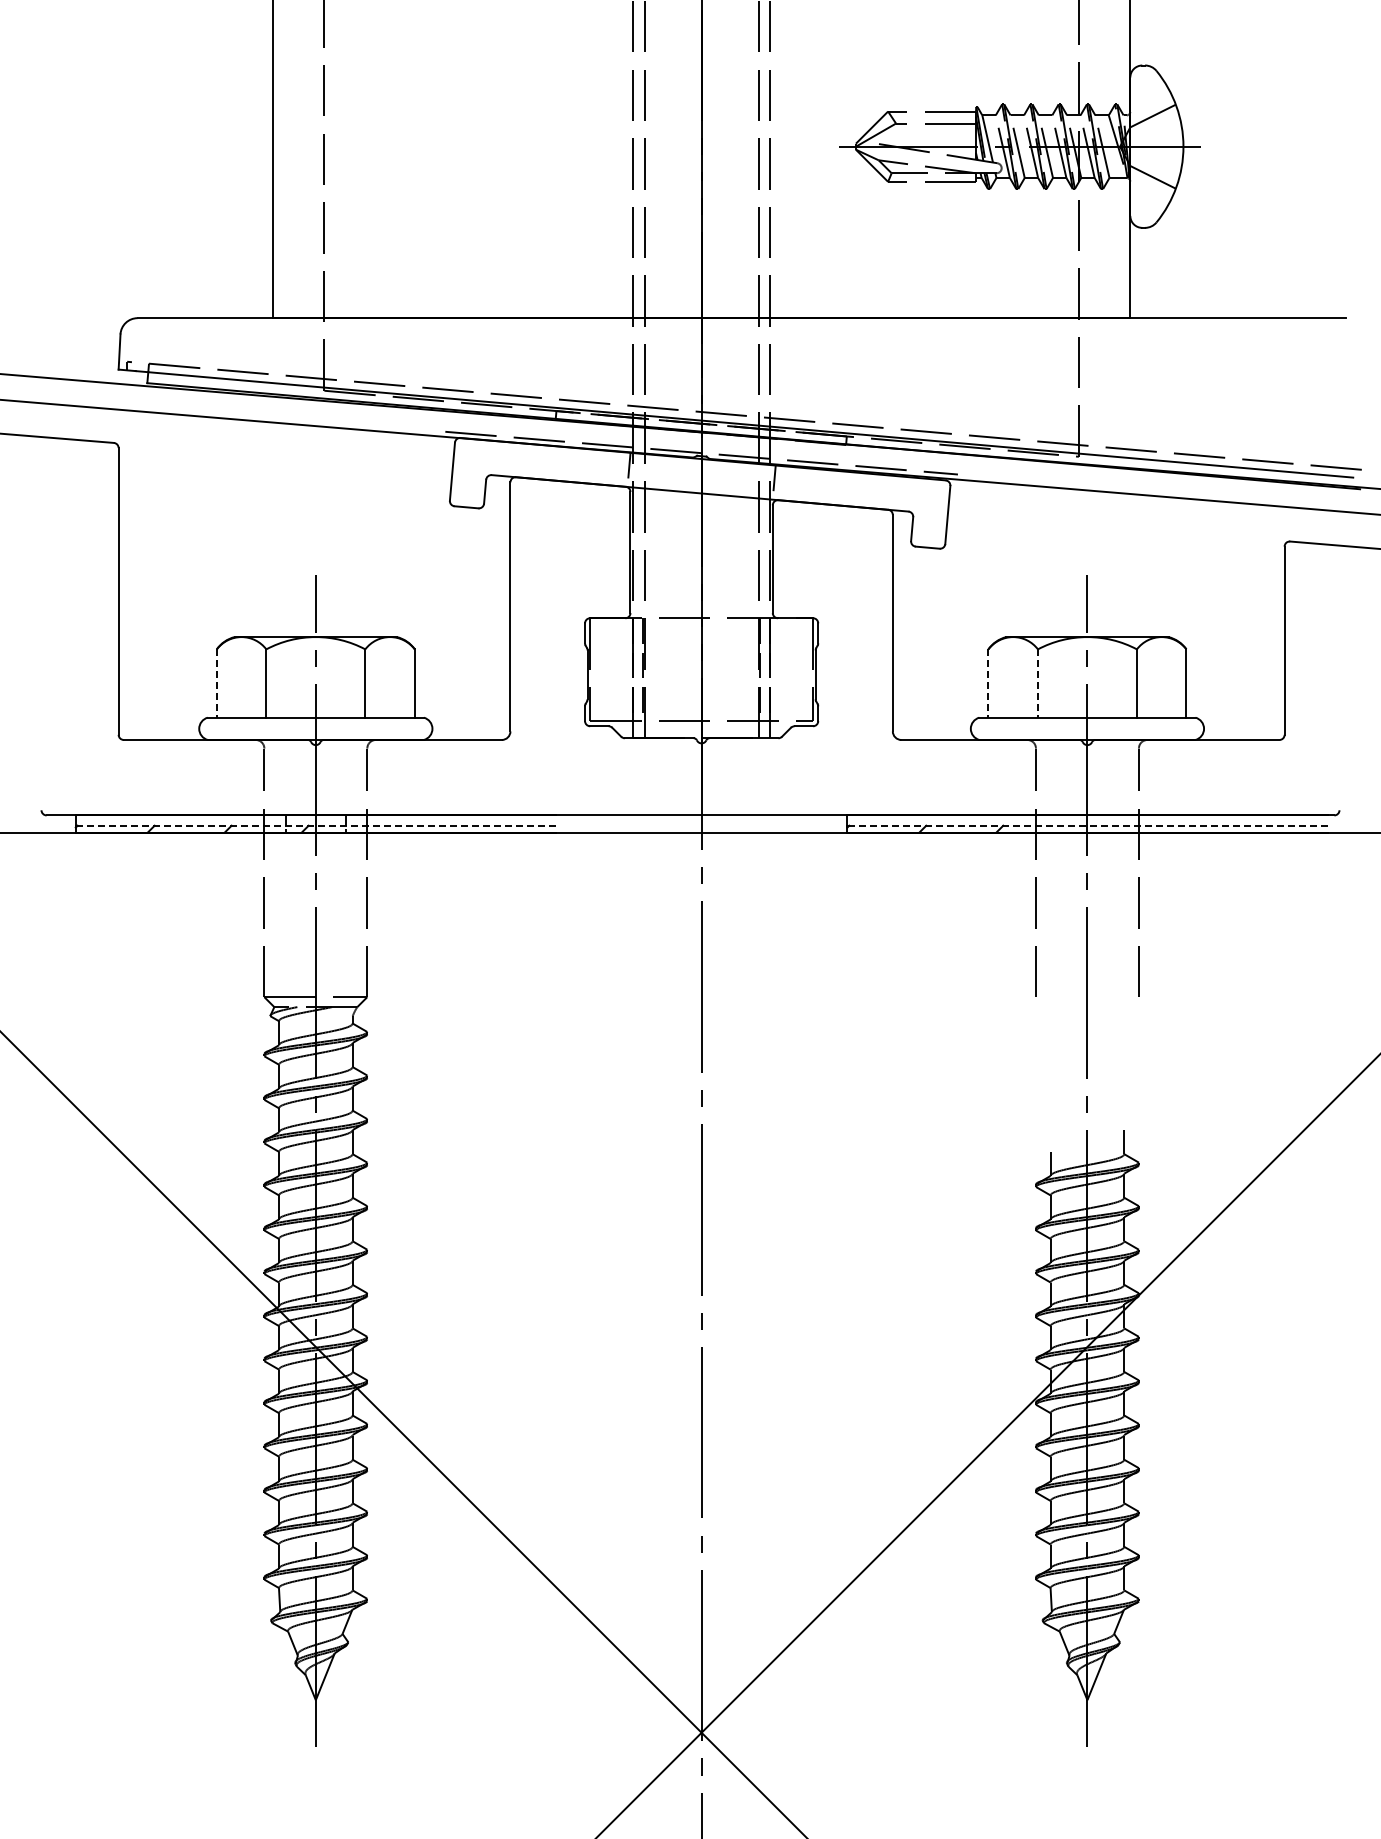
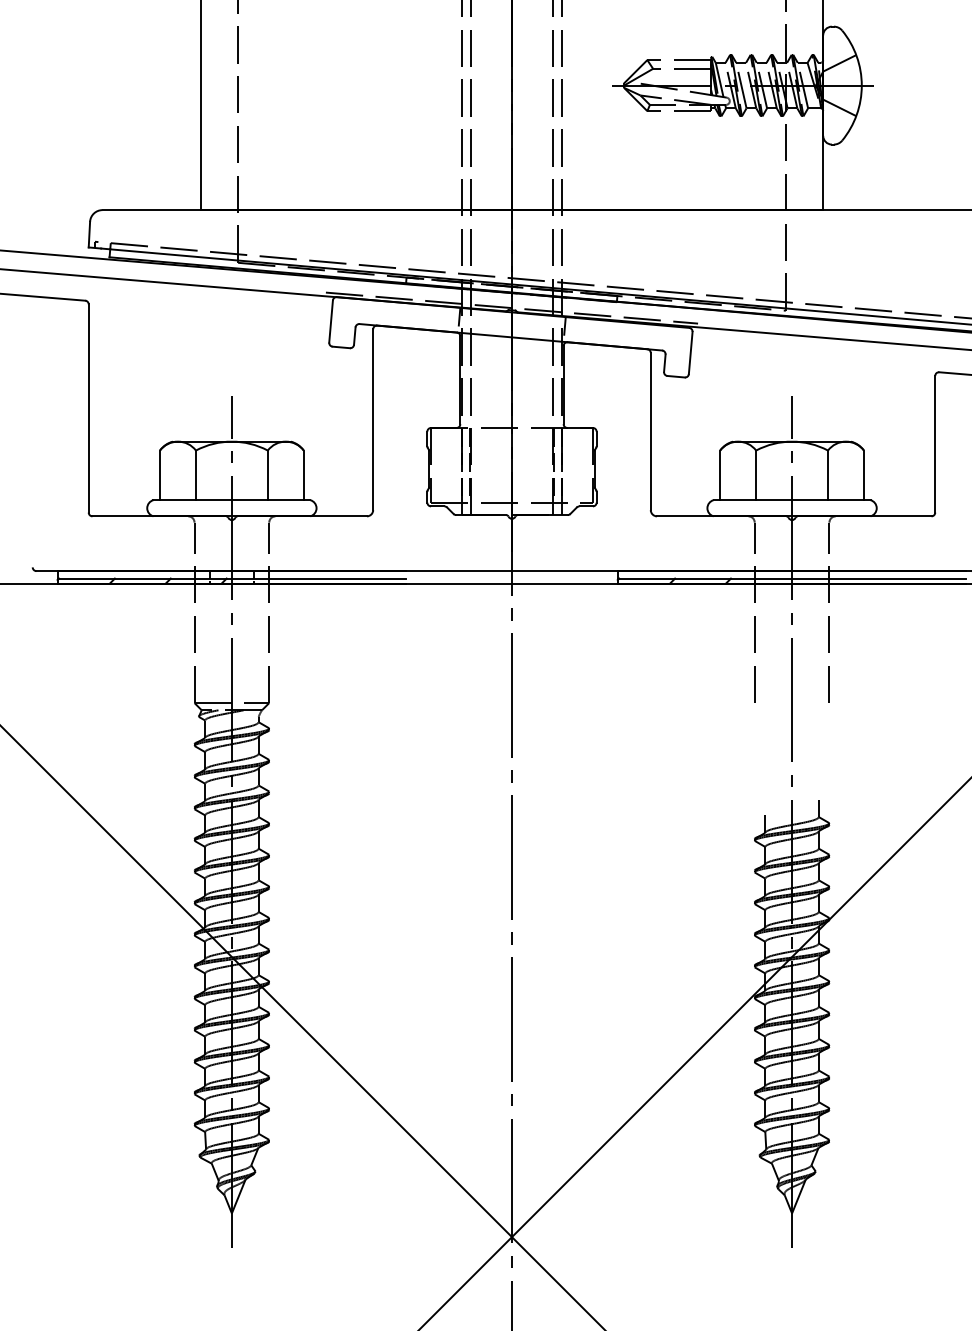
line: (216, 684) -> (159, 476), dashed -> solid
line: (988, 684) -> (720, 476), dashed -> solid
line: (1037, 684) -> (755, 476), dashed -> solid
line: (315, 825) -> (231, 578), dashed -> solid
line: (1086, 825) -> (791, 578), dashed -> solid

